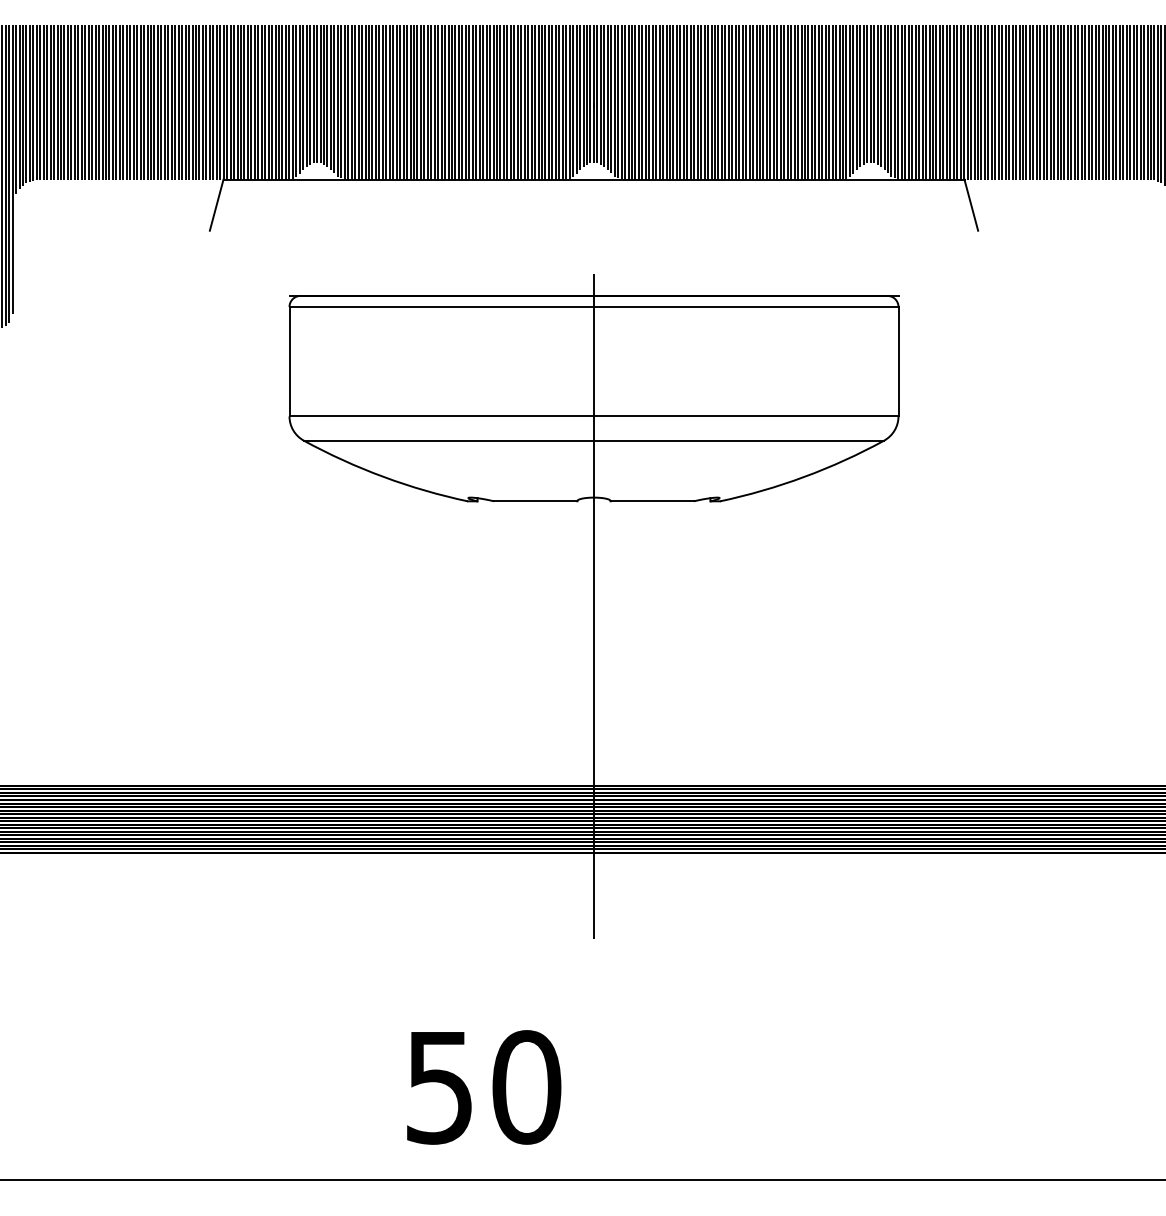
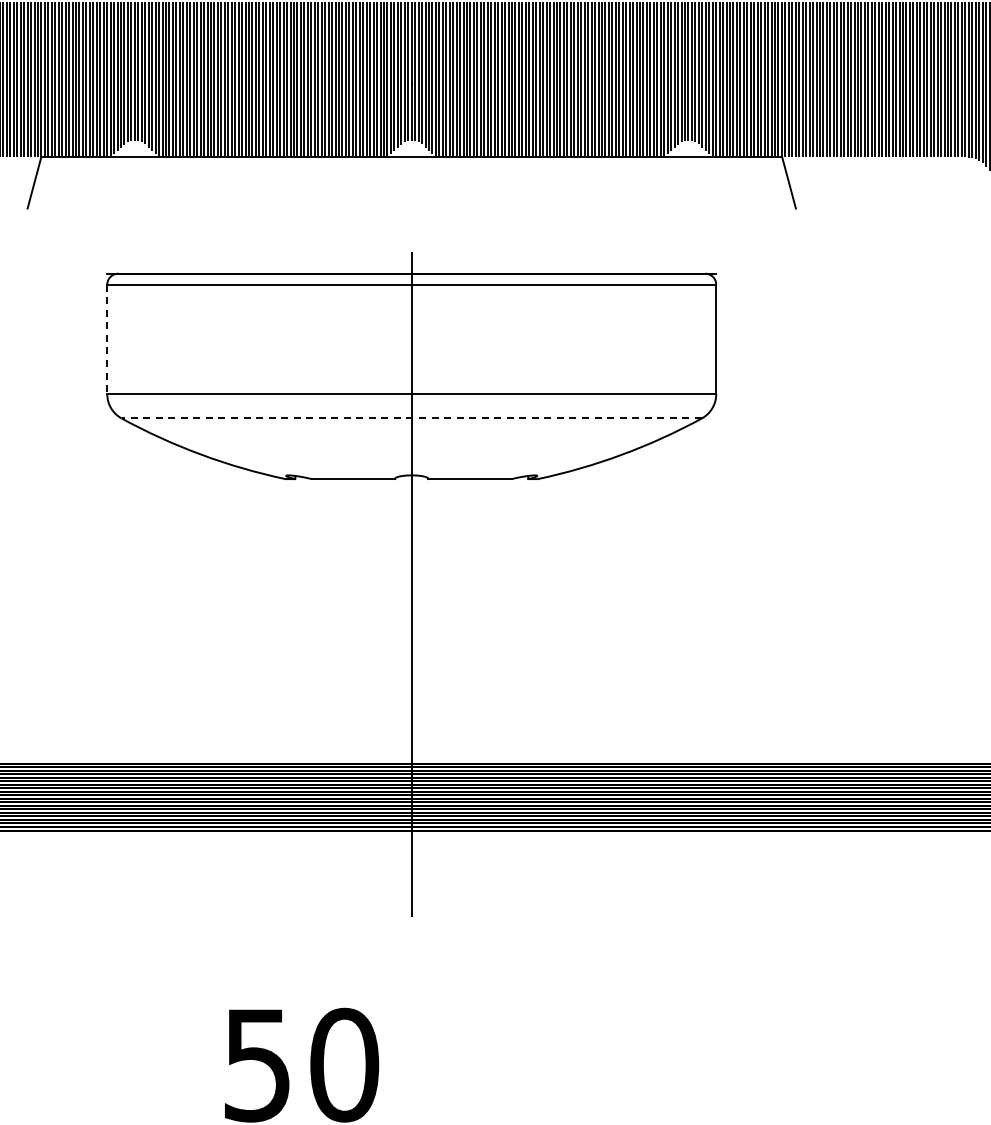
line: (289, 361) -> (107, 339), solid -> dashed
line: (593, 440) -> (411, 418), solid -> dashed

